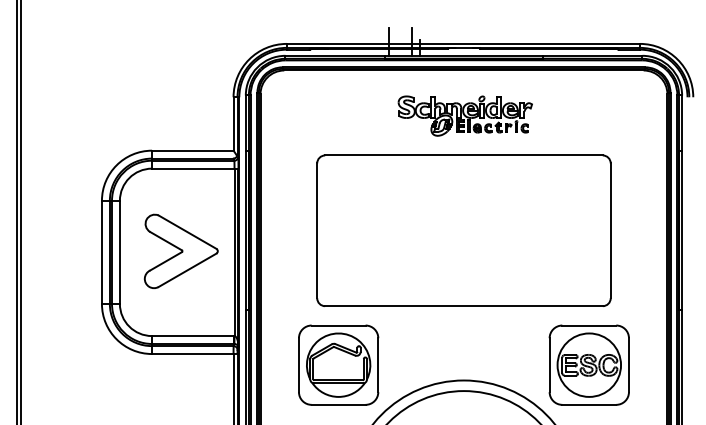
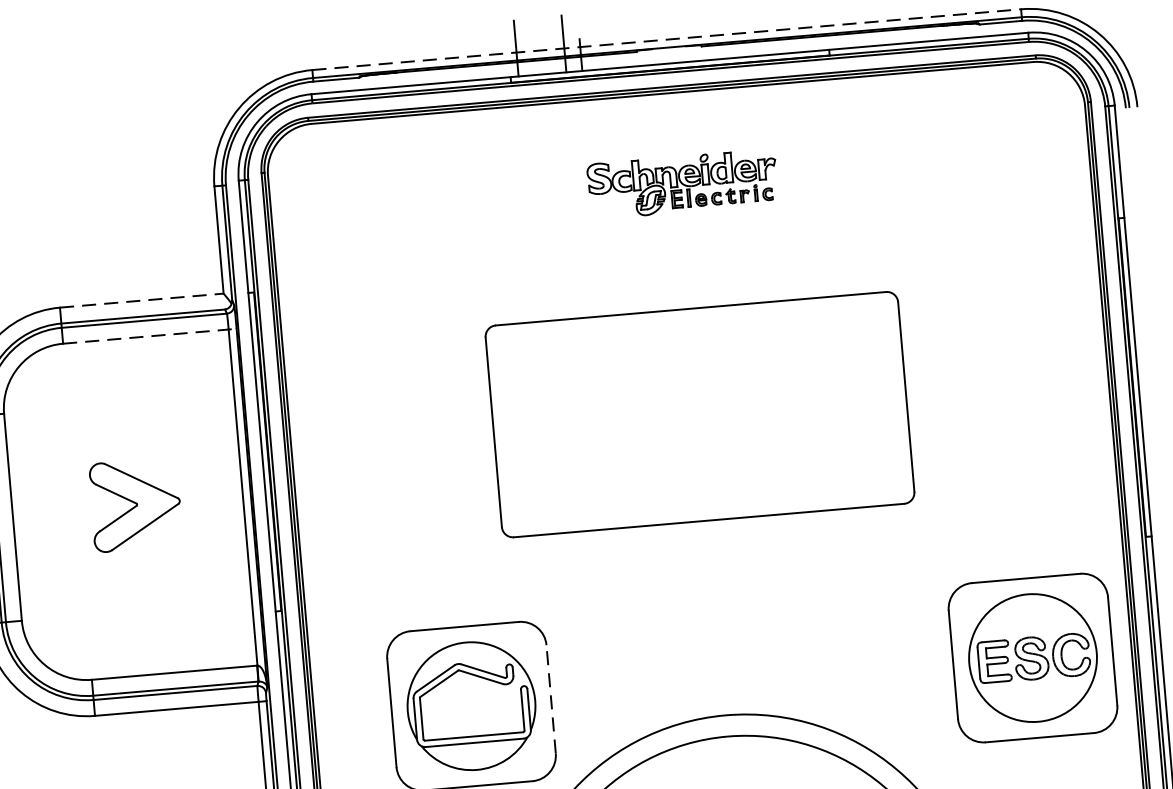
line: (463, 43) -> (666, 38), solid -> dashed
part: (464, 115) -> (681, 183), size x0.7
line: (192, 150) -> (141, 300), solid -> dashed
line: (195, 168) -> (150, 335), solid -> dashed
part: (463, 230) -> (699, 414), size x0.7
part: (180, 251) -> (134, 505), size x0.6
part: (588, 364) -> (1031, 656), moved
line: (378, 365) -> (551, 699), solid -> dashed

